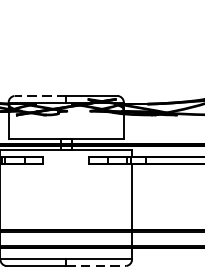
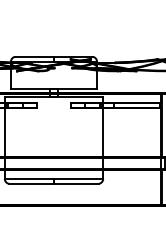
line: (40, 95) -> (34, 56), dashed -> solid
line: (96, 265) -> (76, 183), dashed -> solid

